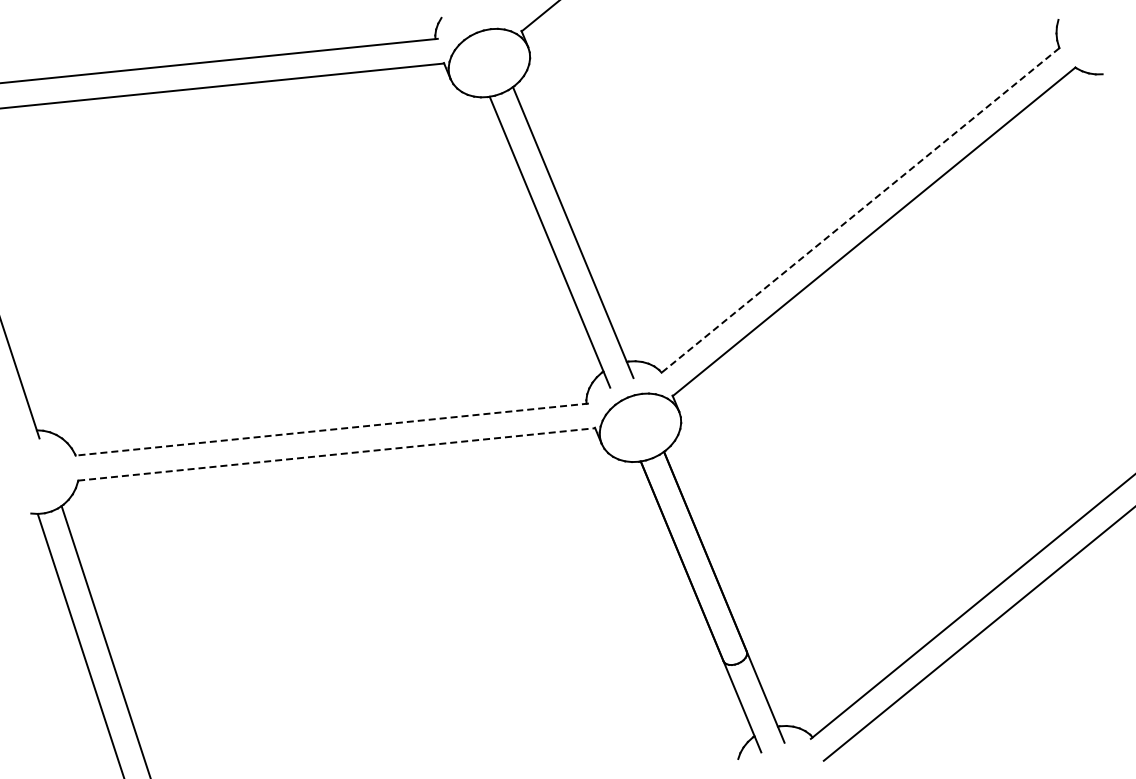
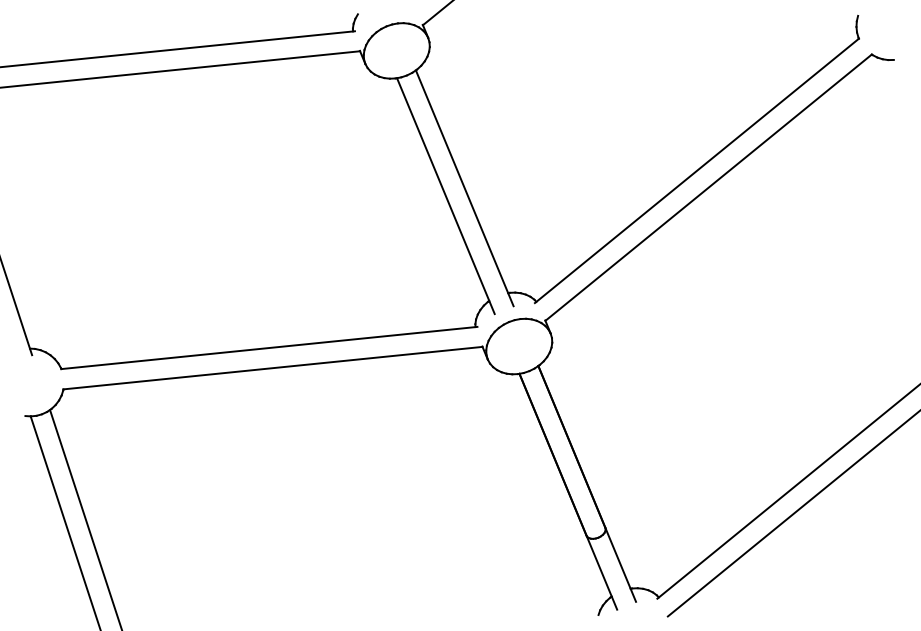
line: (859, 211) -> (696, 171), dashed -> solid
line: (332, 429) -> (269, 347), dashed -> solid
line: (336, 454) -> (272, 368), dashed -> solid

